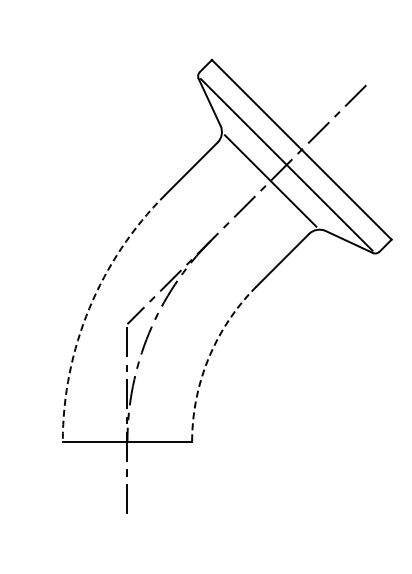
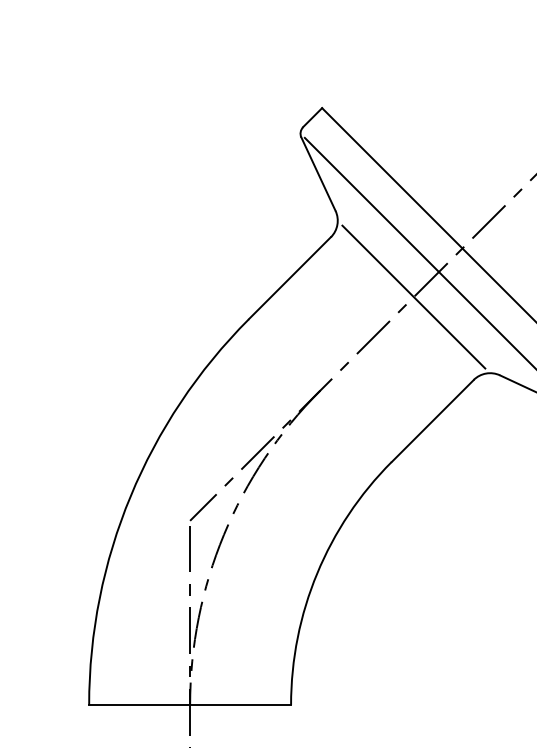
arc: (89, 308) -> (130, 496), dashed -> solid
arc: (208, 357) -> (316, 572), dashed -> solid

